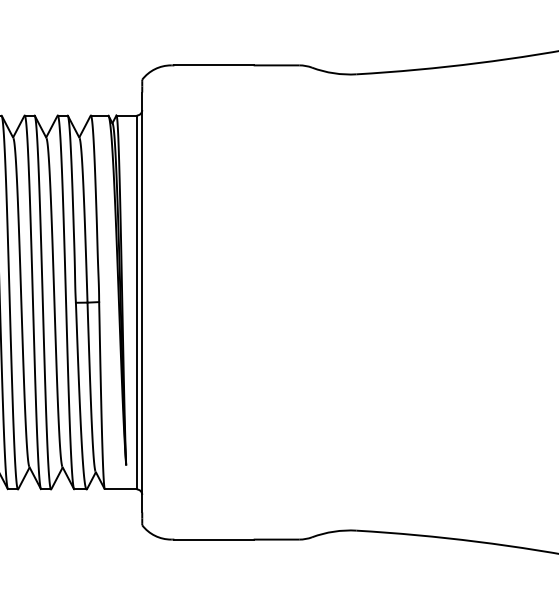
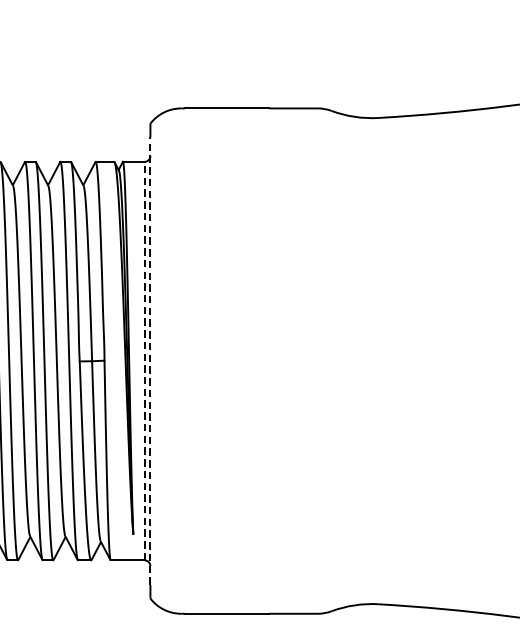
line: (136, 302) -> (144, 361), solid -> dashed
line: (142, 302) -> (150, 361), solid -> dashed

